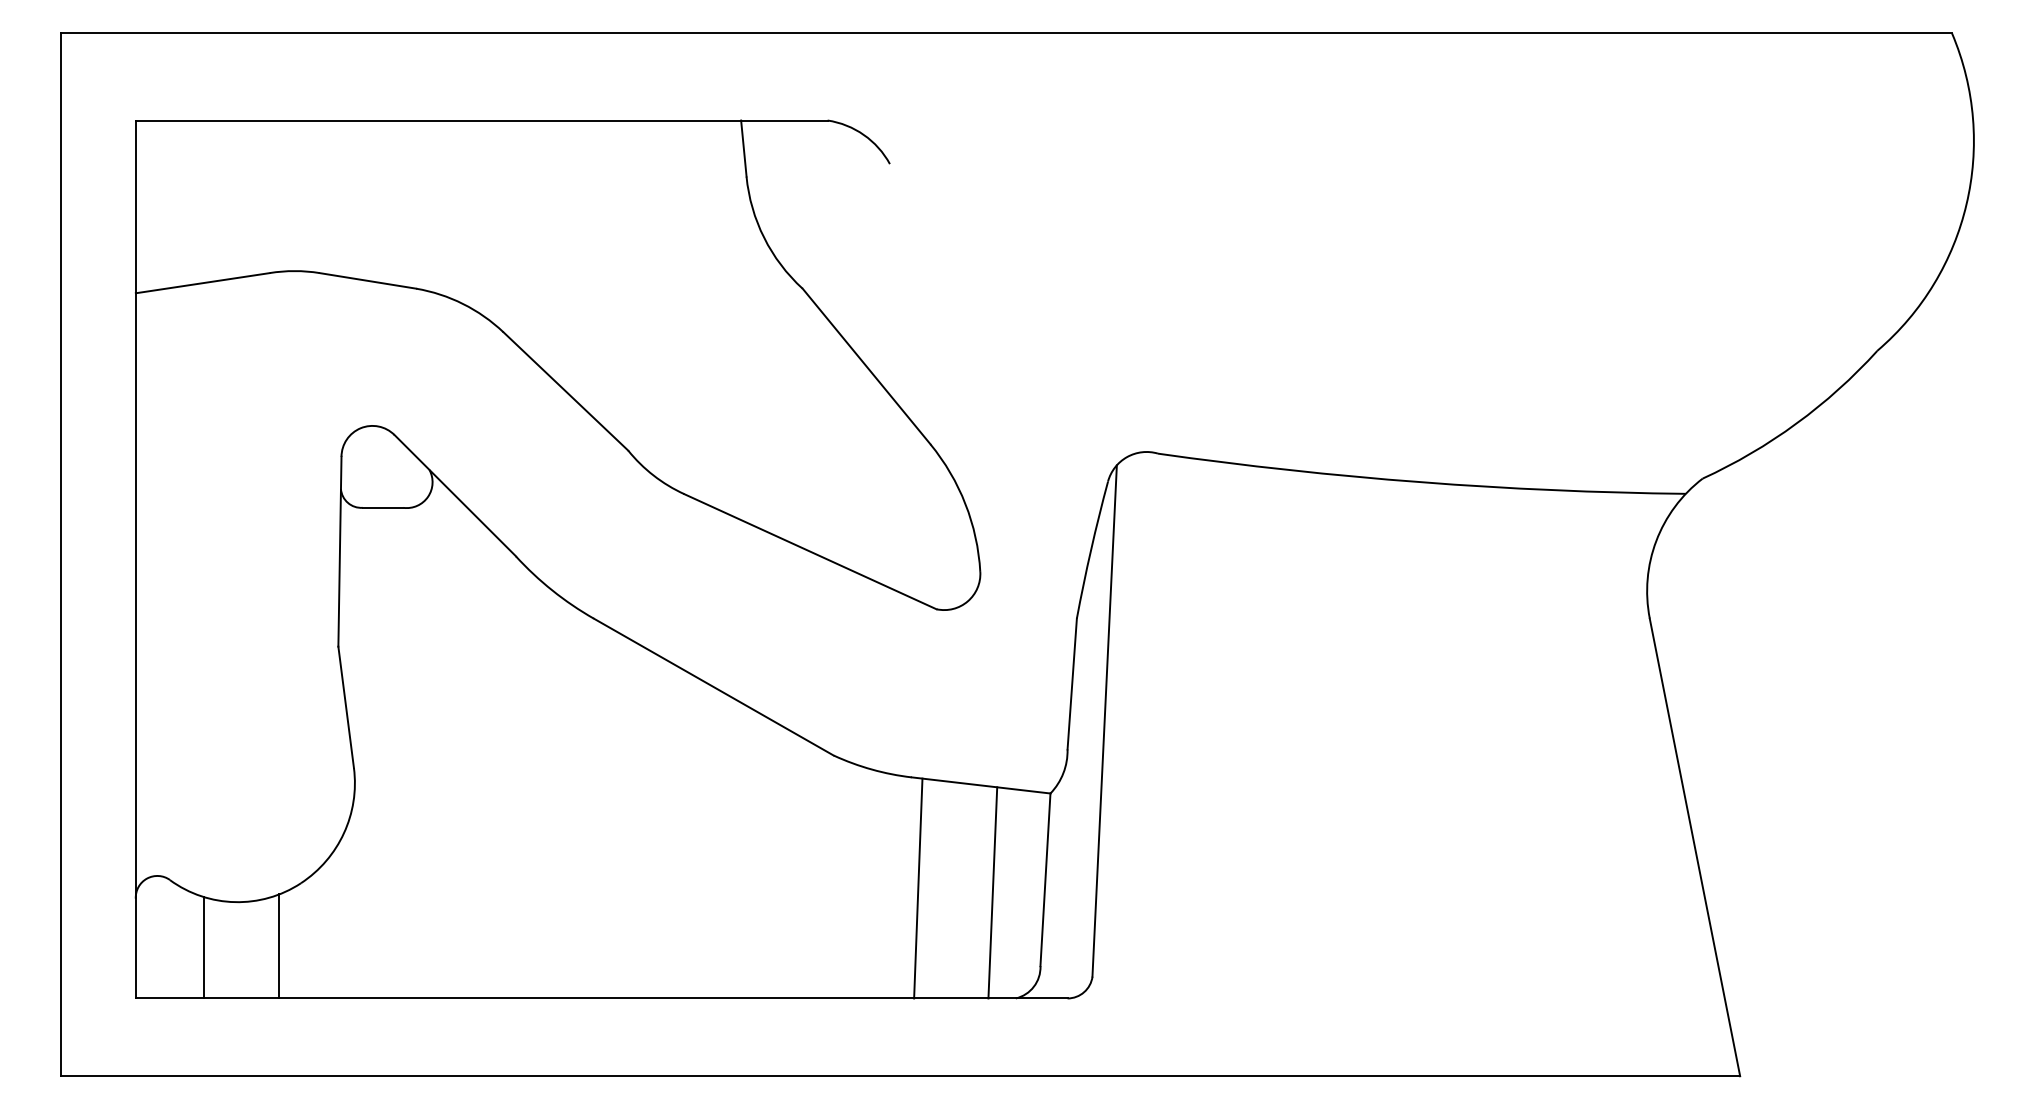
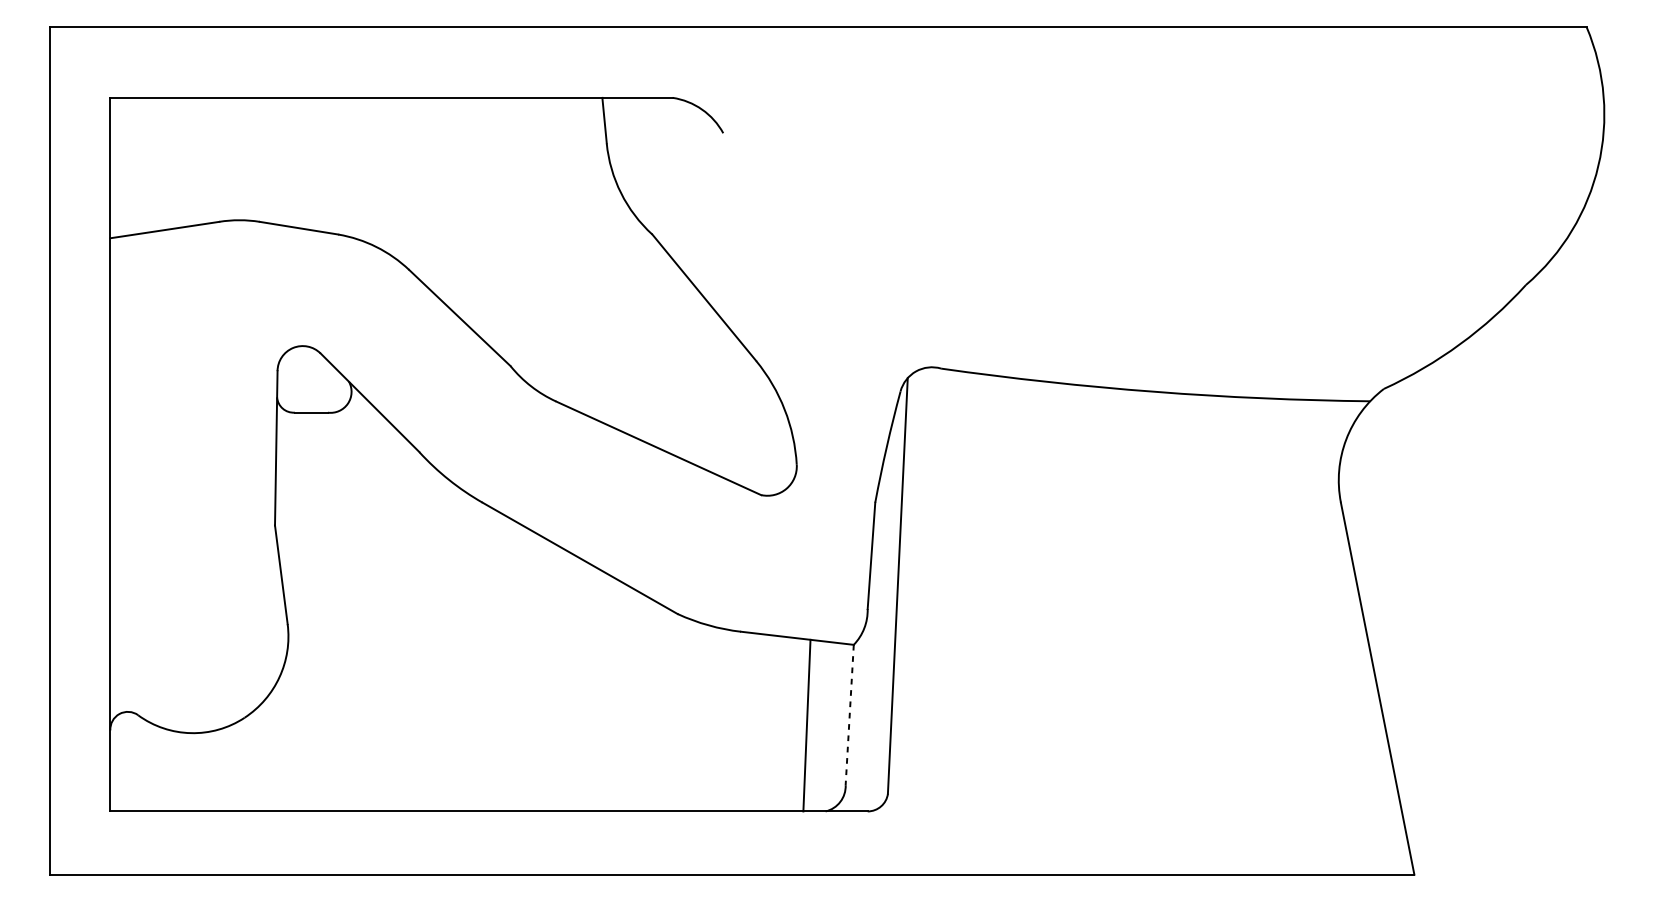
line: (1045, 880) -> (849, 715), solid -> dashed
line: (918, 888) -> (746, 722), removed
line: (279, 946) -> (227, 769), removed
line: (204, 947) -> (166, 770), removed

